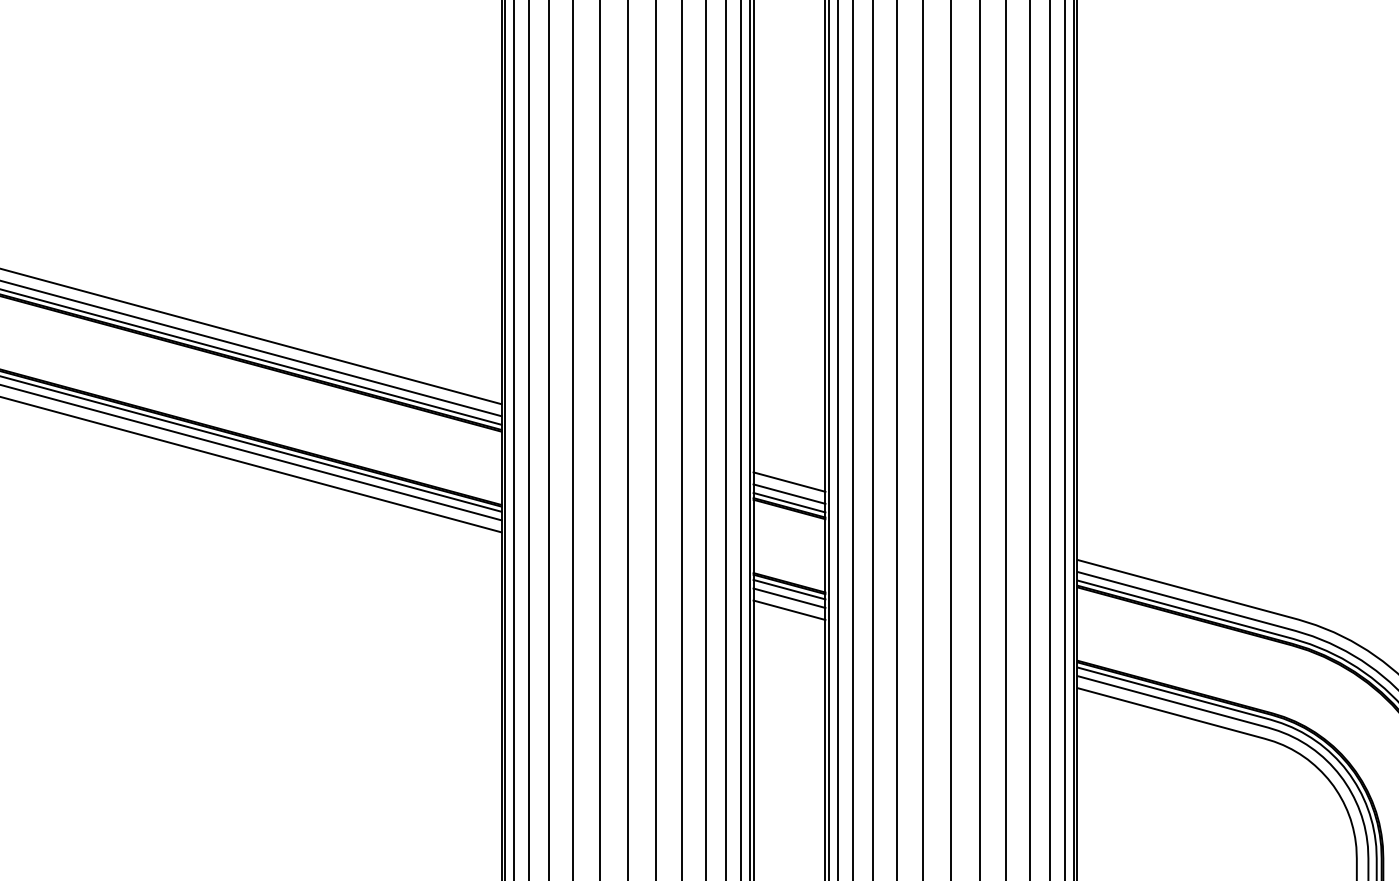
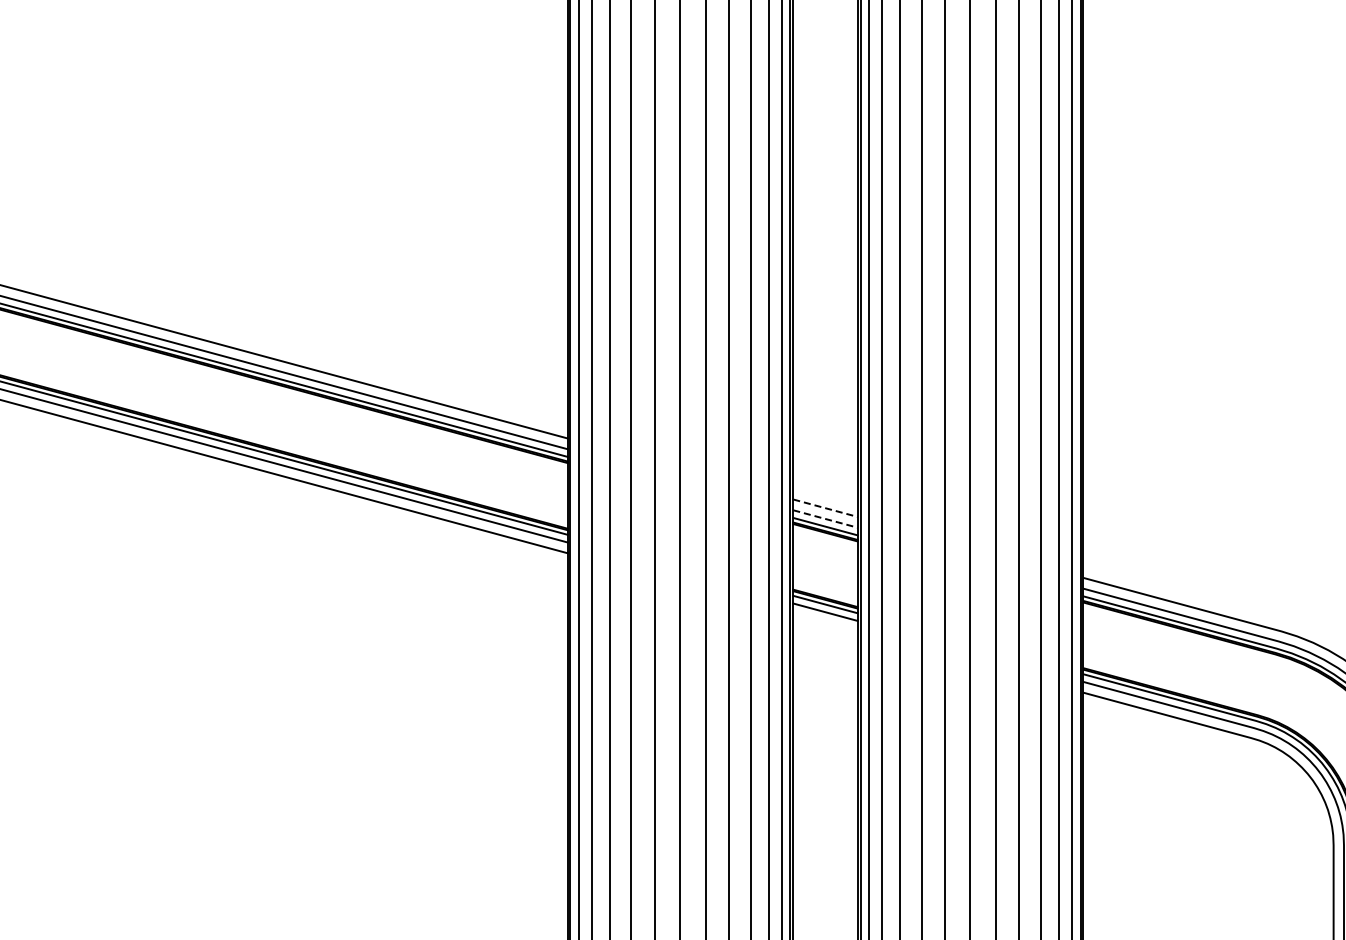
line: (789, 482) -> (825, 508), solid -> dashed
line: (789, 494) -> (825, 519), solid -> dashed
line: (789, 609) -> (825, 622), removed

